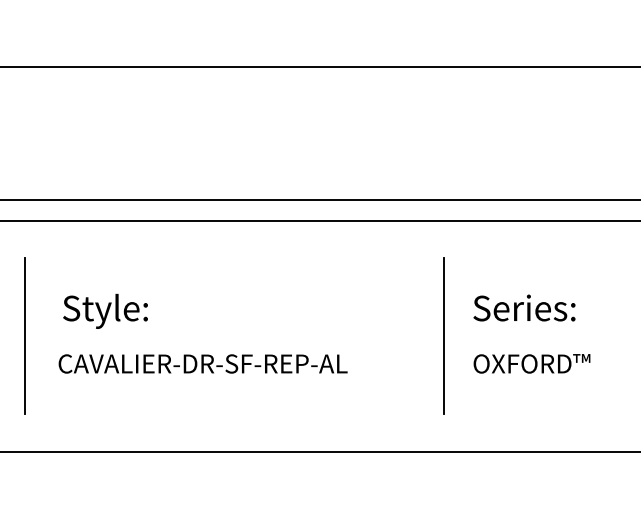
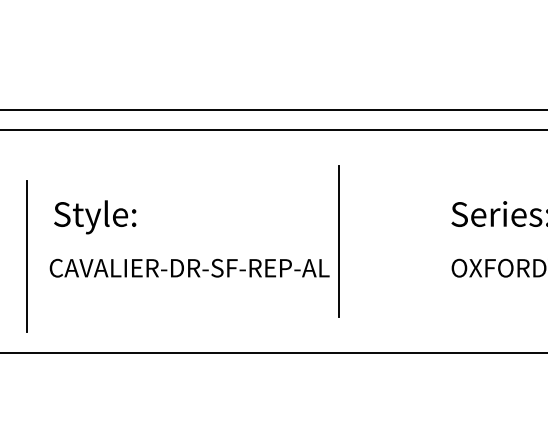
line: (24, 335) -> (26, 256), moved
line: (443, 335) -> (338, 240), moved

